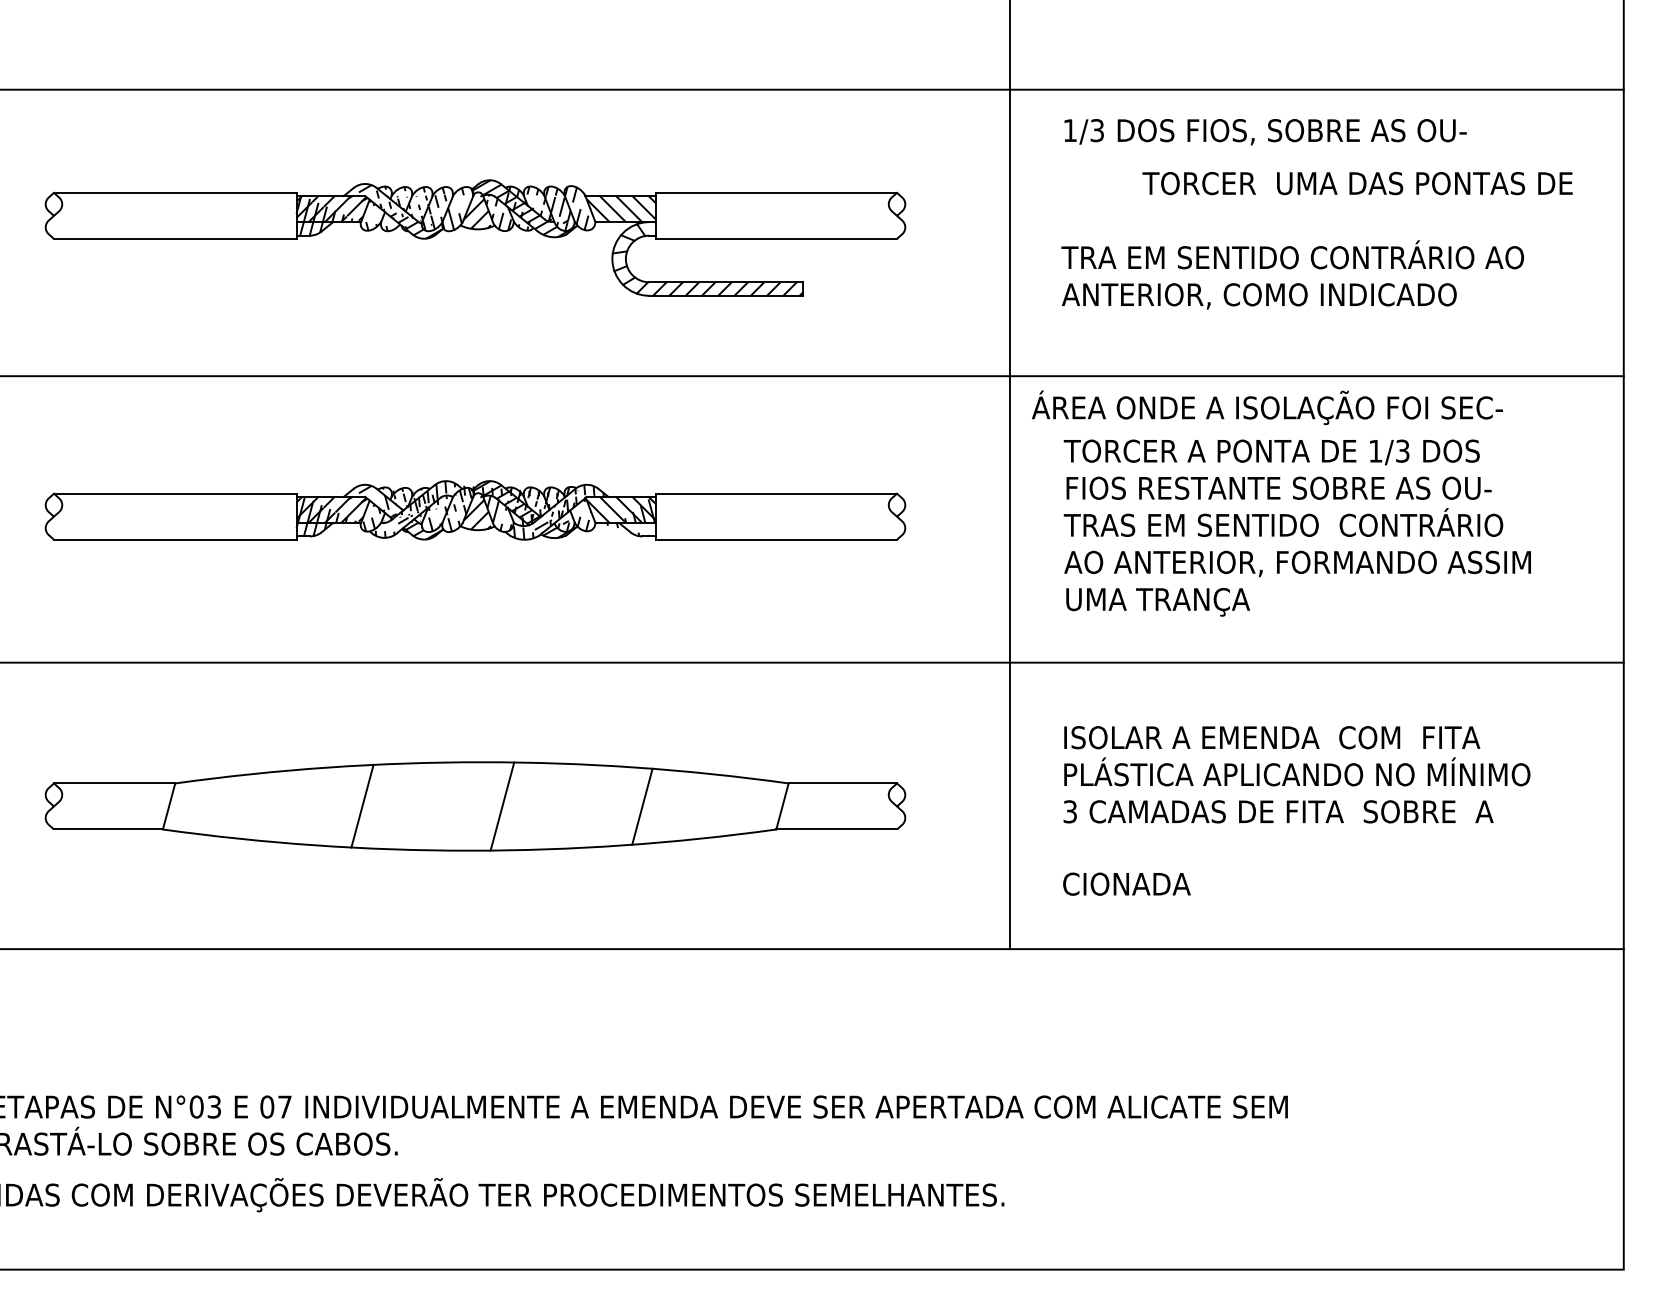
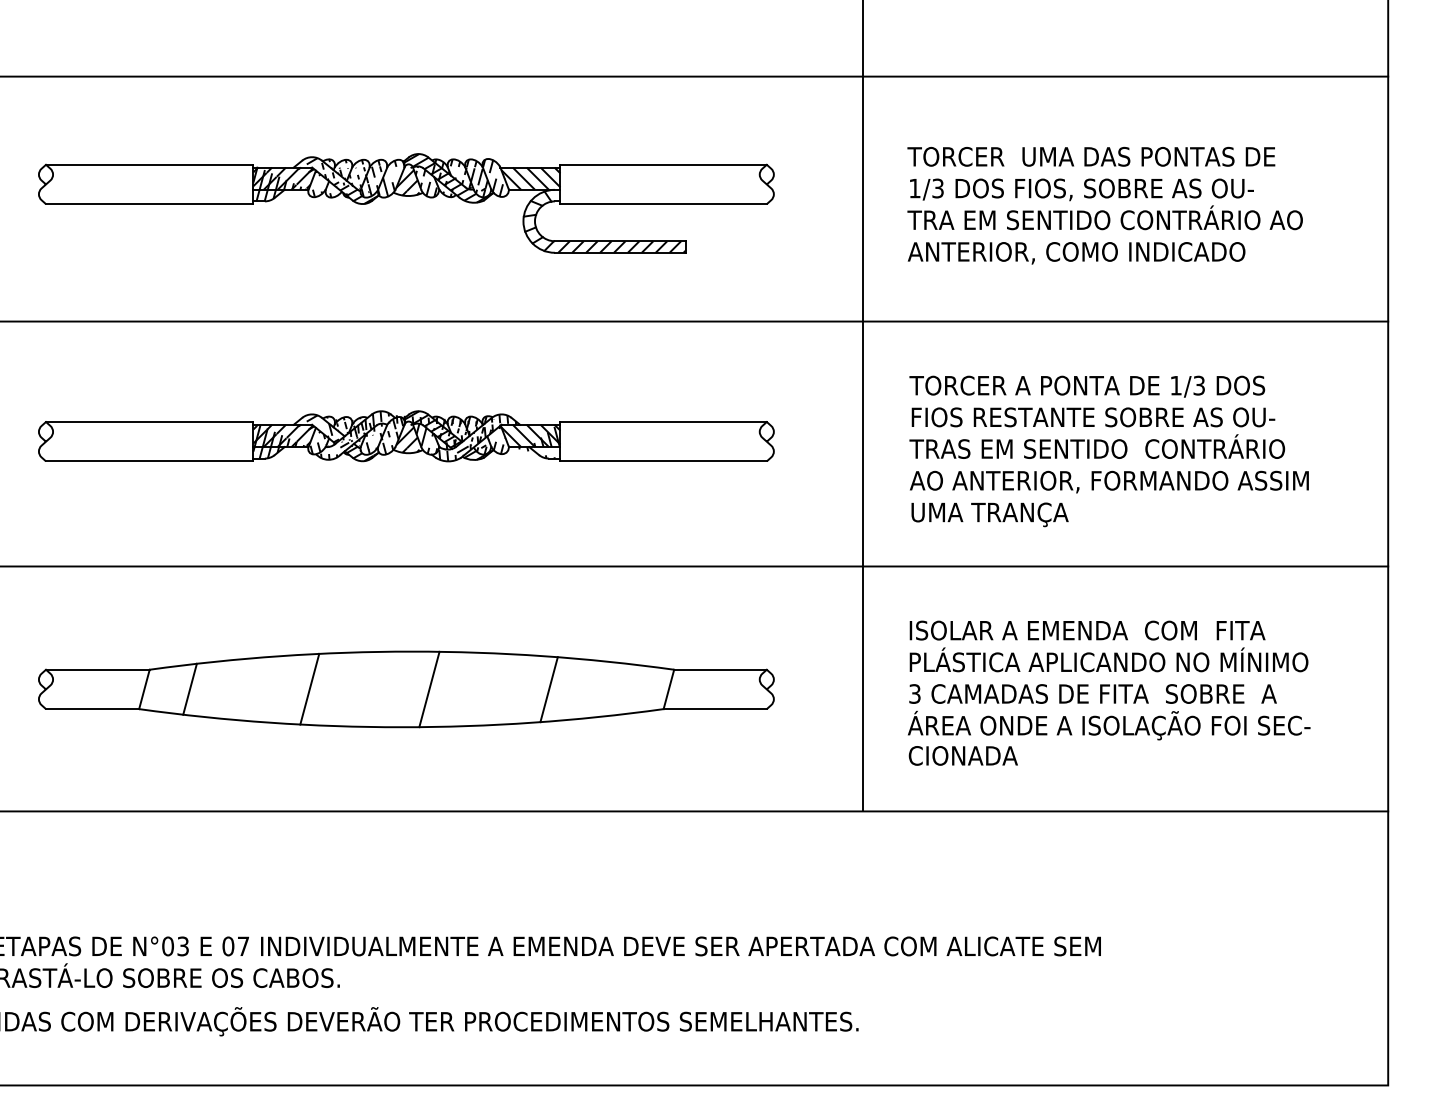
text: (1265, 132) -> (1081, 190), moved
text: (1357, 183) -> (1091, 156), moved
text: (1267, 407) -> (1109, 725), moved
line: (222, 806) -> (190, 689), added

